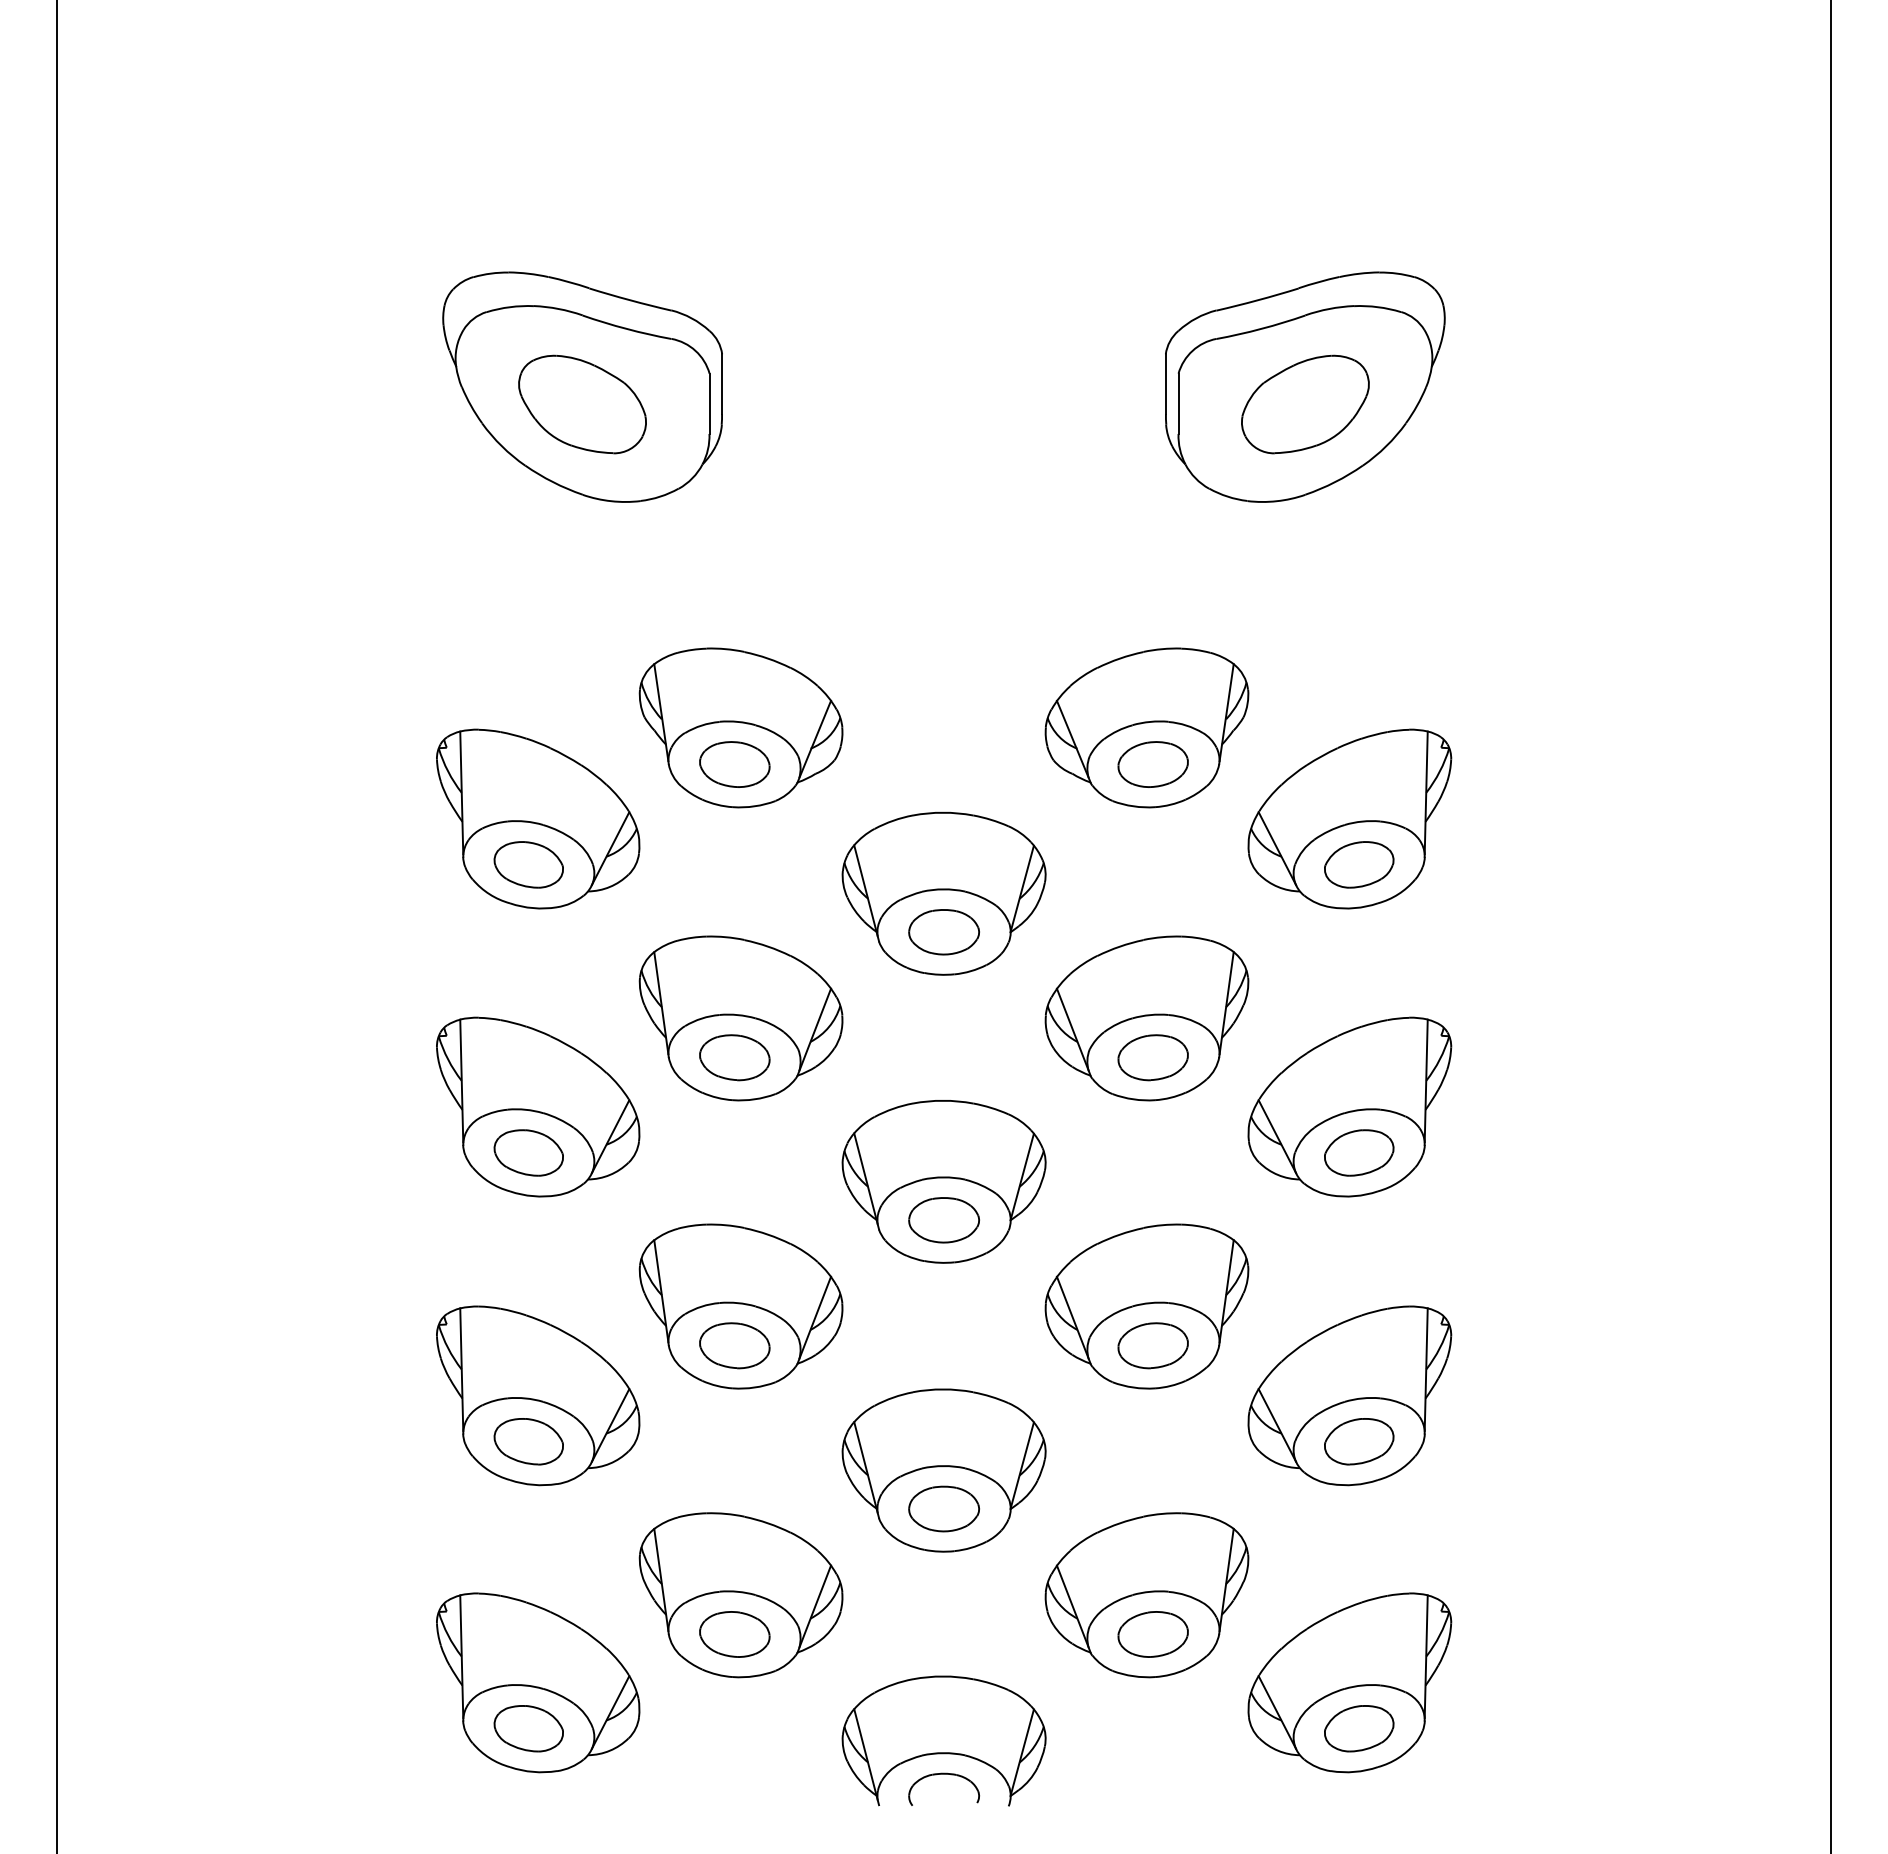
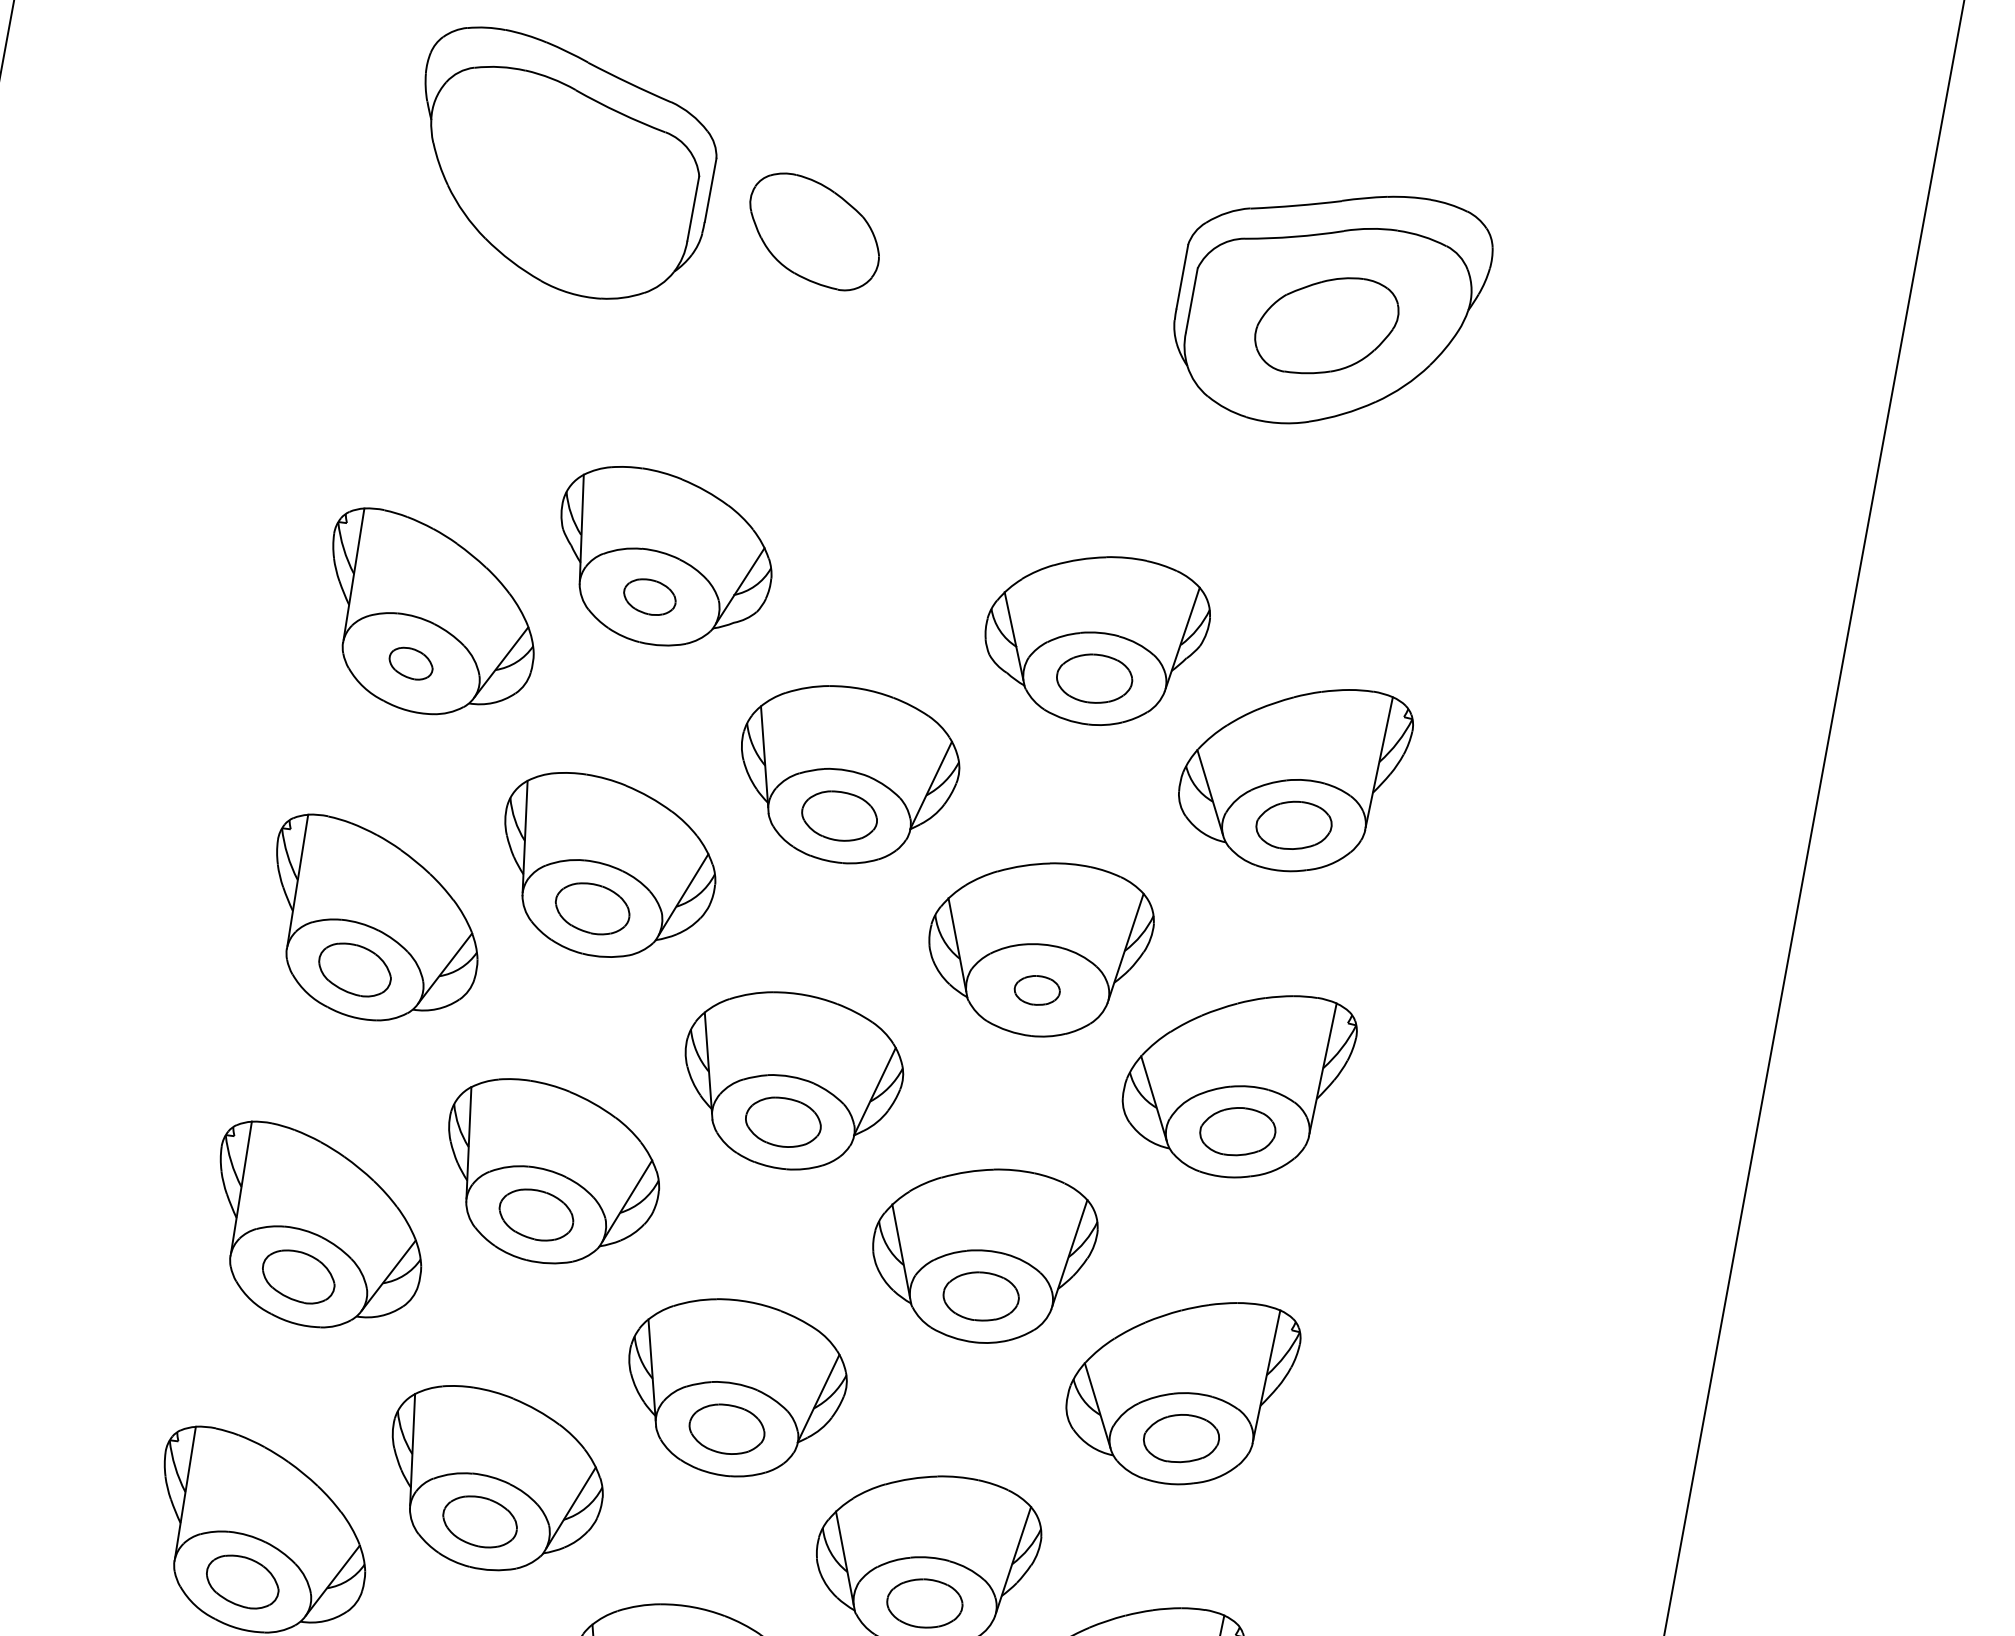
part: (582, 404) -> (814, 231), moved
part: (734, 764) -> (649, 597), size x0.7
part: (528, 864) -> (411, 663), size x0.6
part: (1152, 1057) -> (1036, 990), size x0.6

